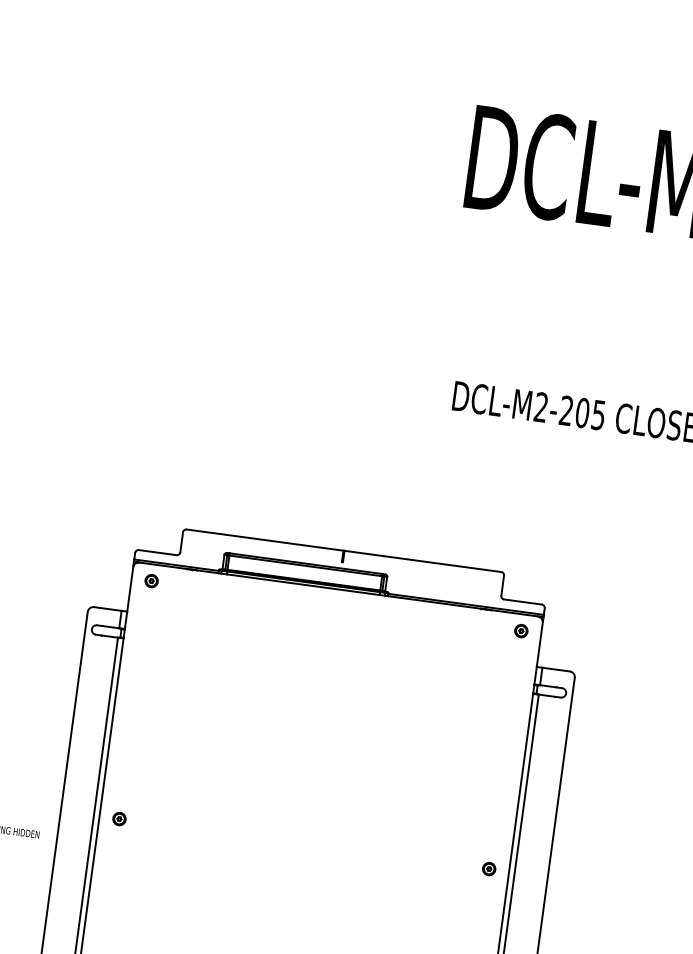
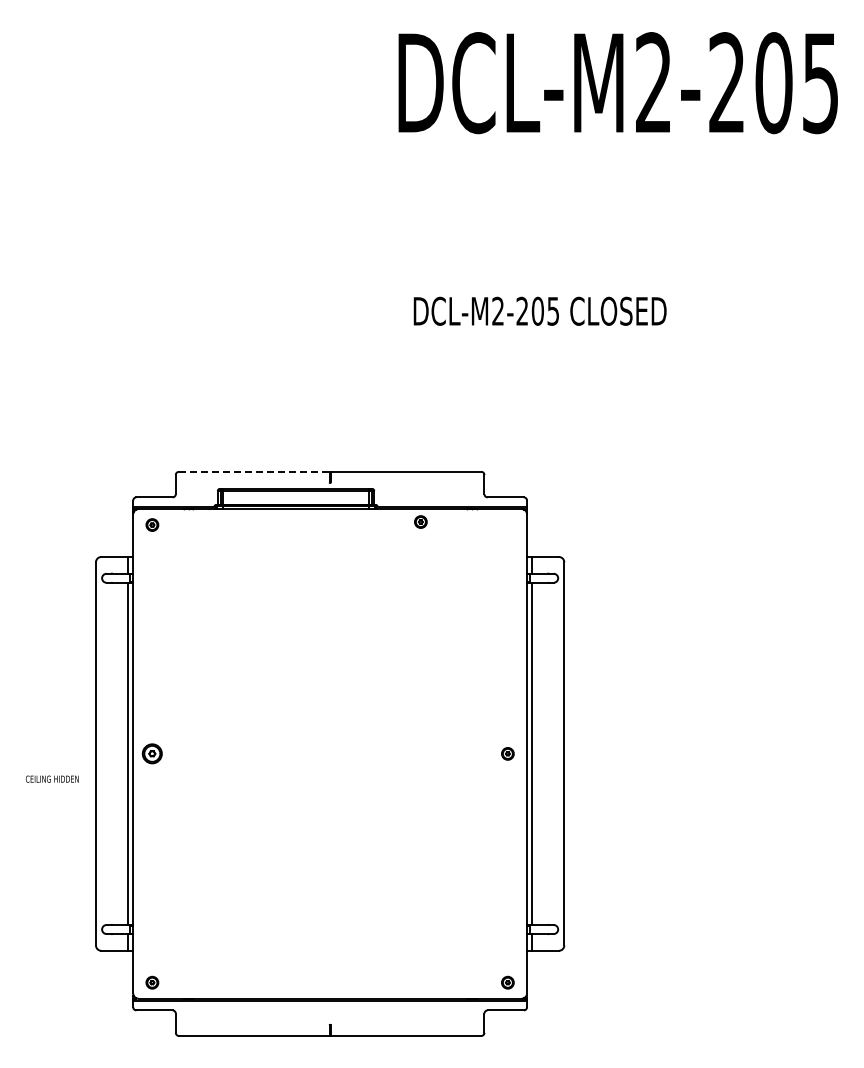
line: (265, 539) -> (254, 471), solid -> dashed
part: (521, 630) -> (420, 521), moved
part: (119, 818) -> (152, 753), size x1.6

